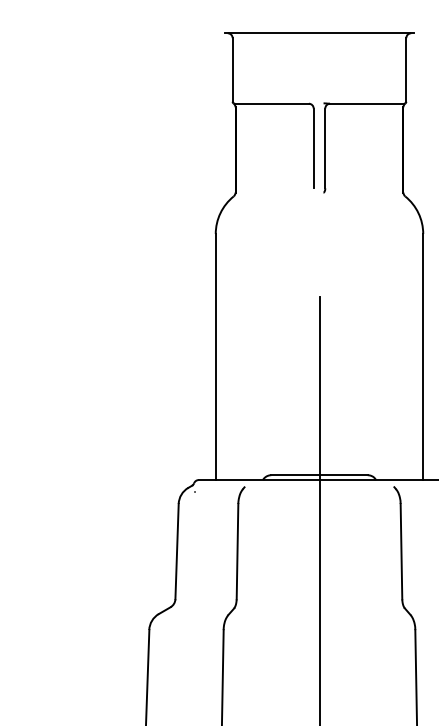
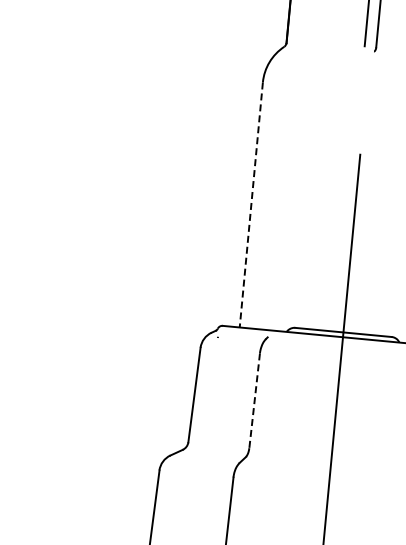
line: (215, 357) -> (251, 205), solid -> dashed
line: (237, 551) -> (254, 400), solid -> dashed

